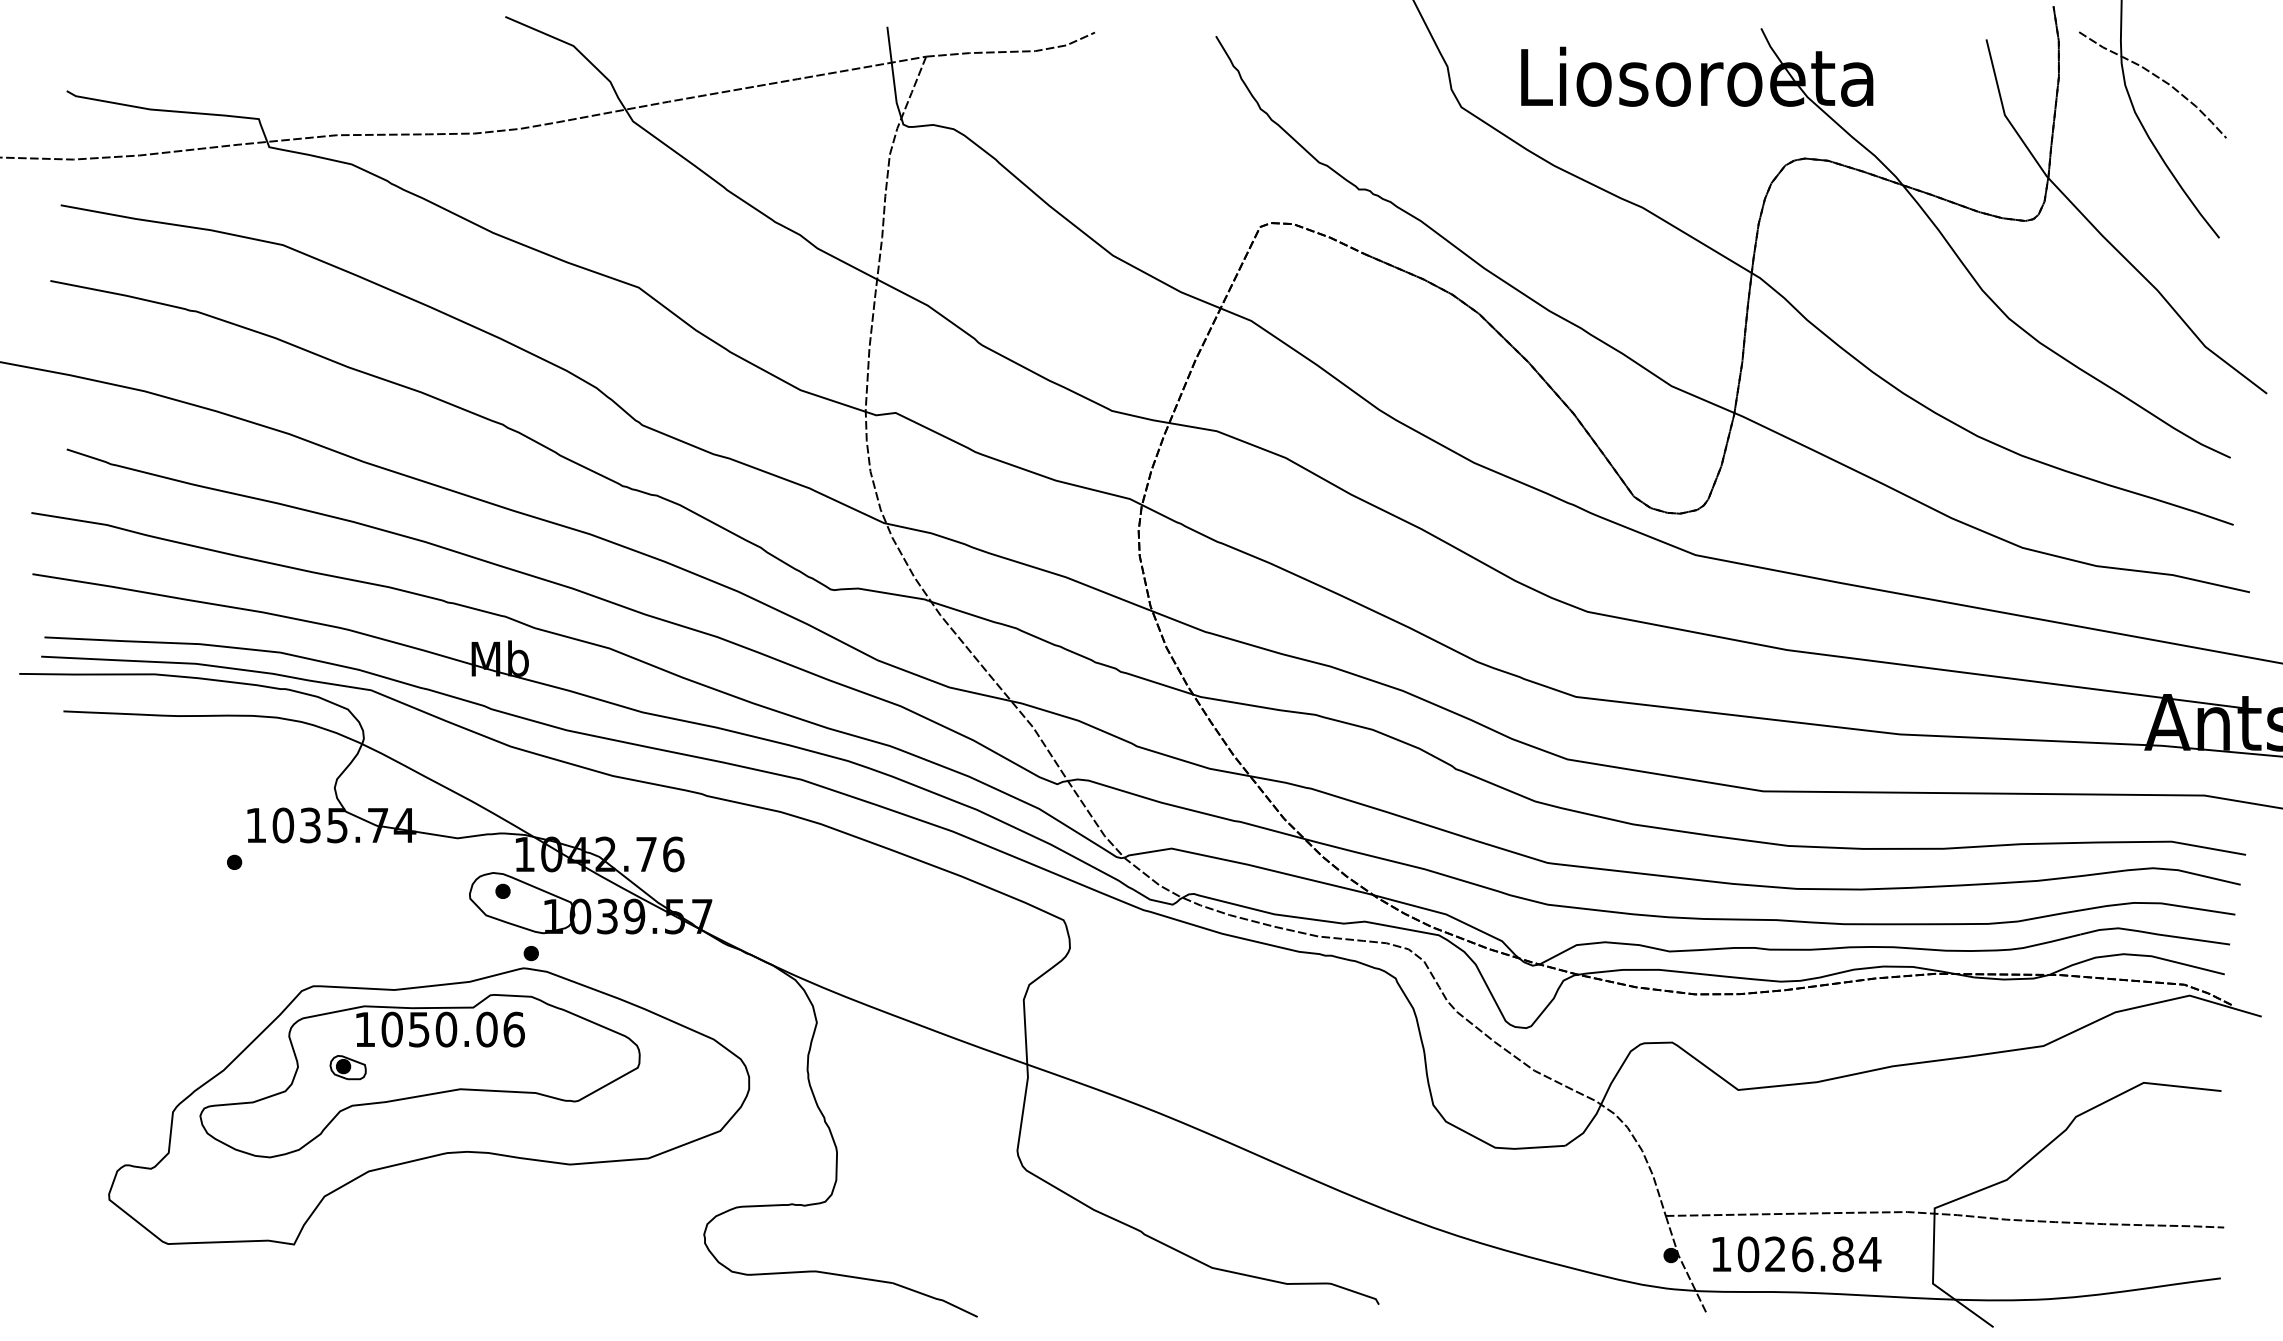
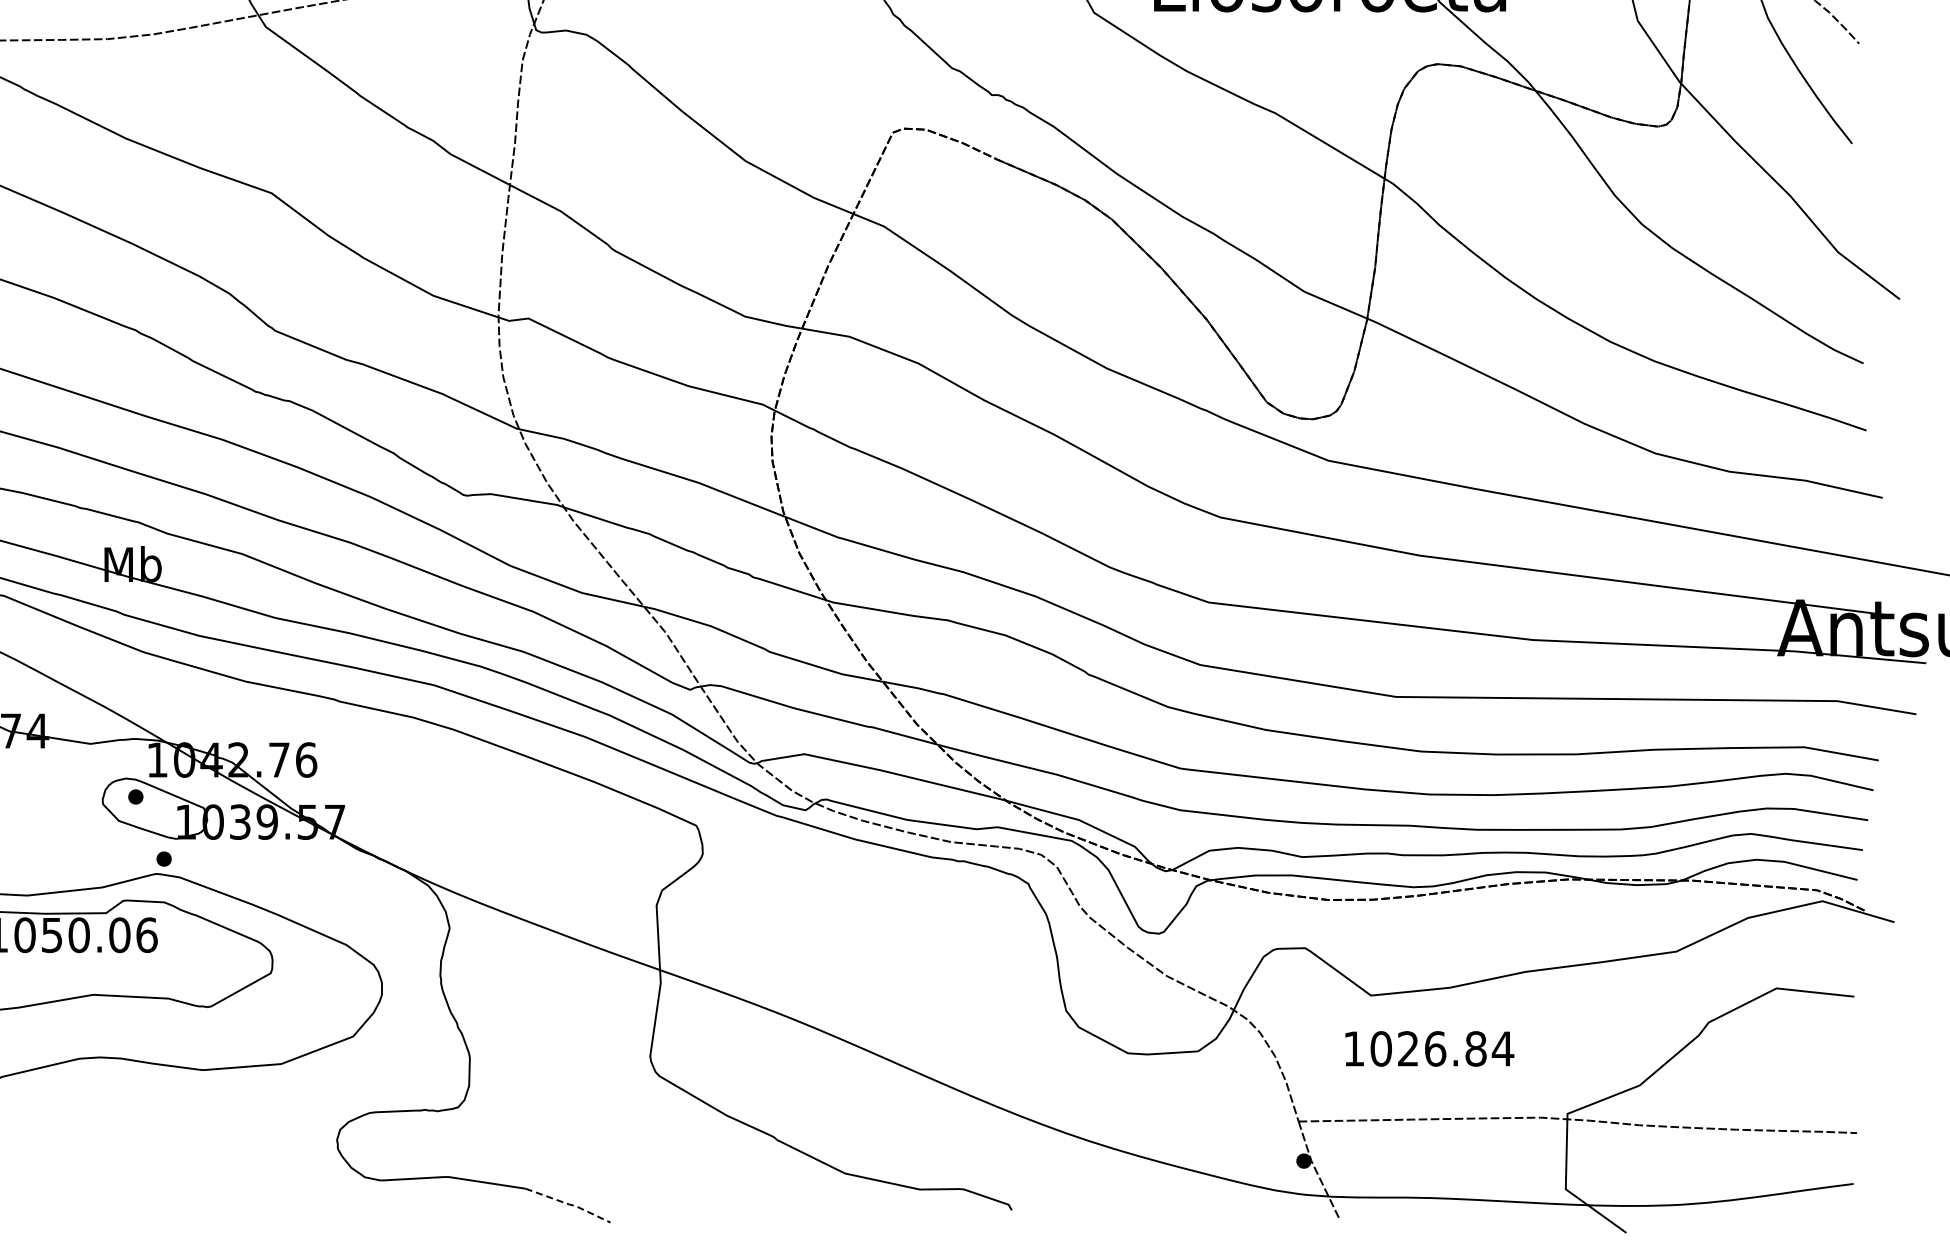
text: (1796, 1254) -> (1429, 1049), moved
line: (936, 1298) -> (569, 1204), solid -> dashed

